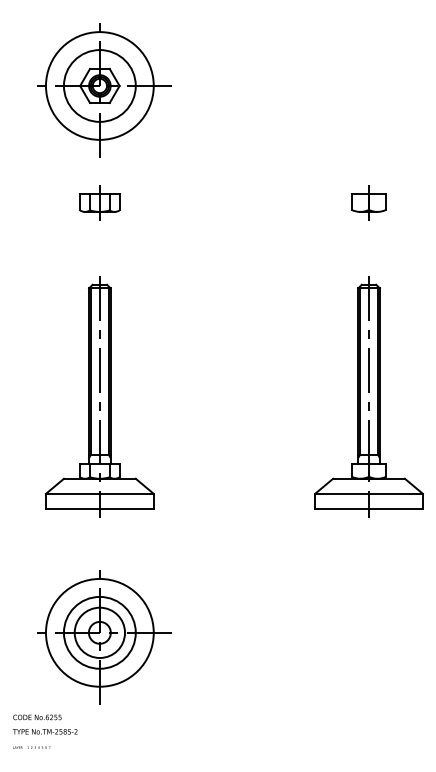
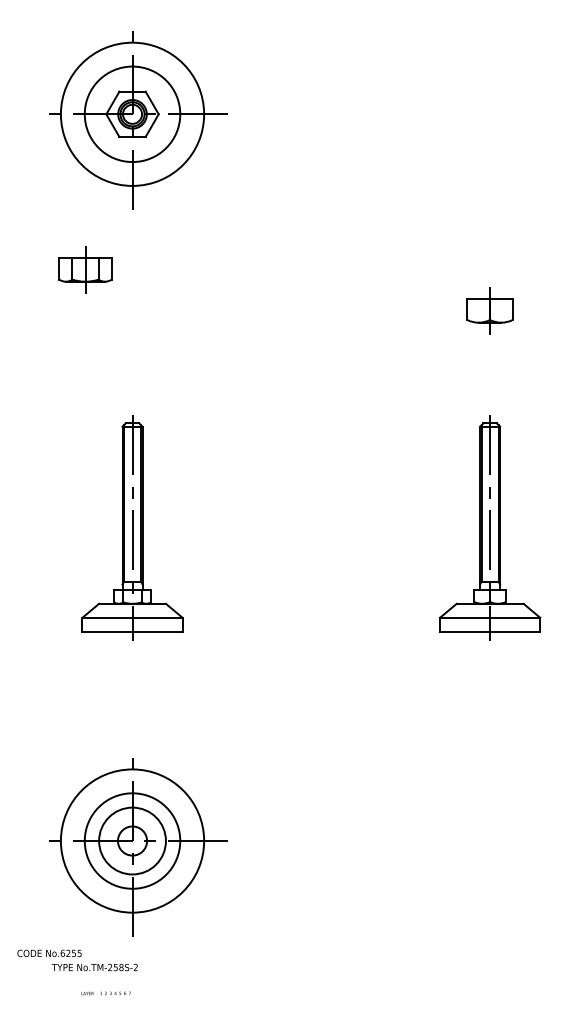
part: (99, 202) -> (85, 269), moved
part: (368, 202) -> (489, 310), moved
part: (99, 396) -> (132, 527), size x0.7
part: (368, 396) -> (489, 527), size x0.7
text: (44, 731) -> (94, 967), moved
text: (31, 747) -> (105, 993), moved

